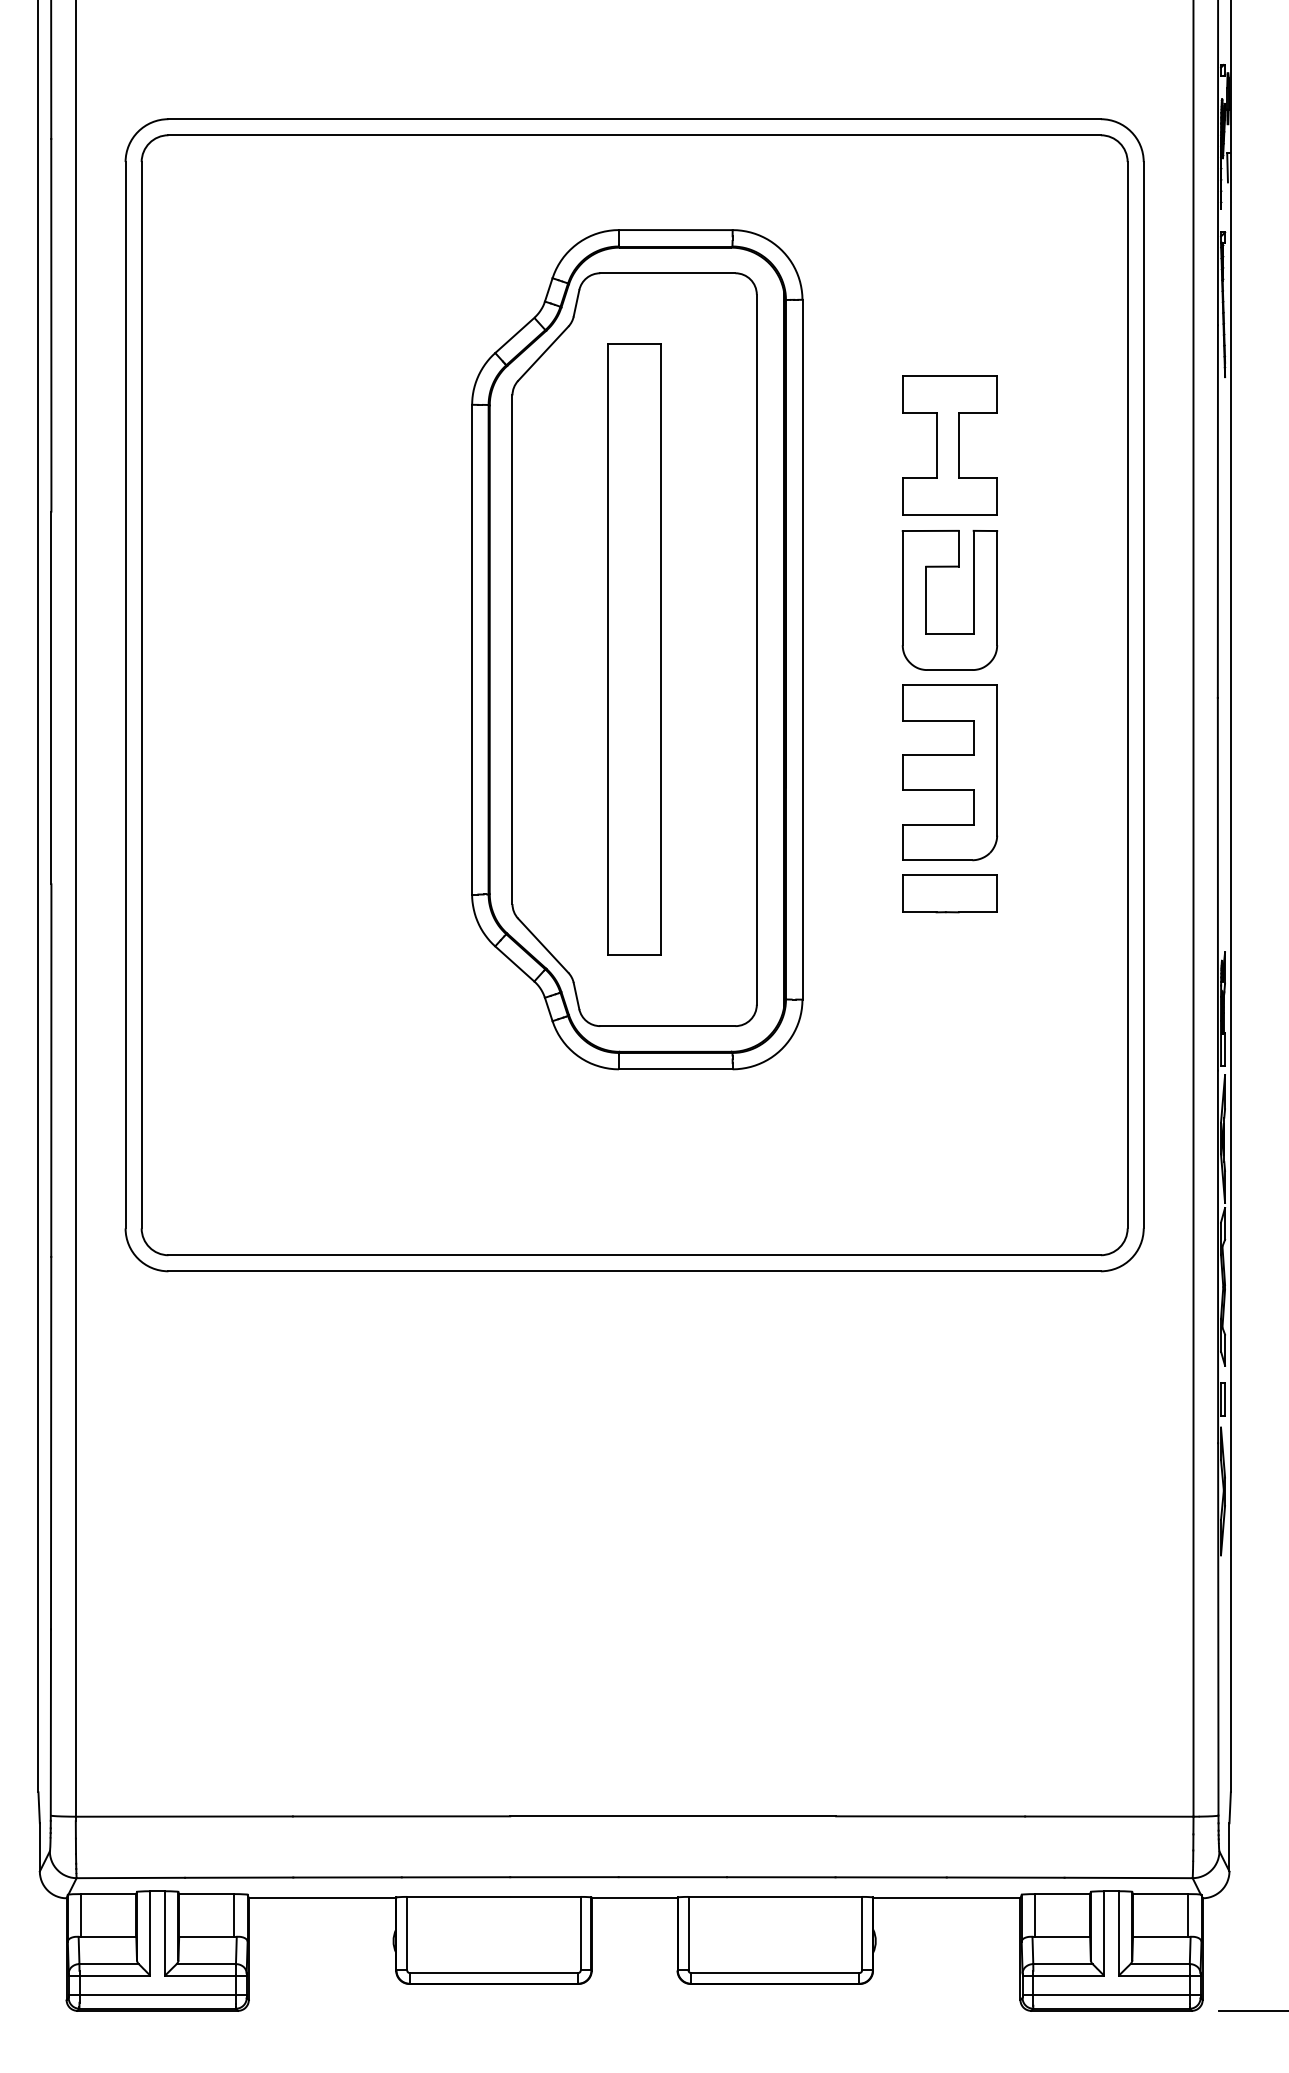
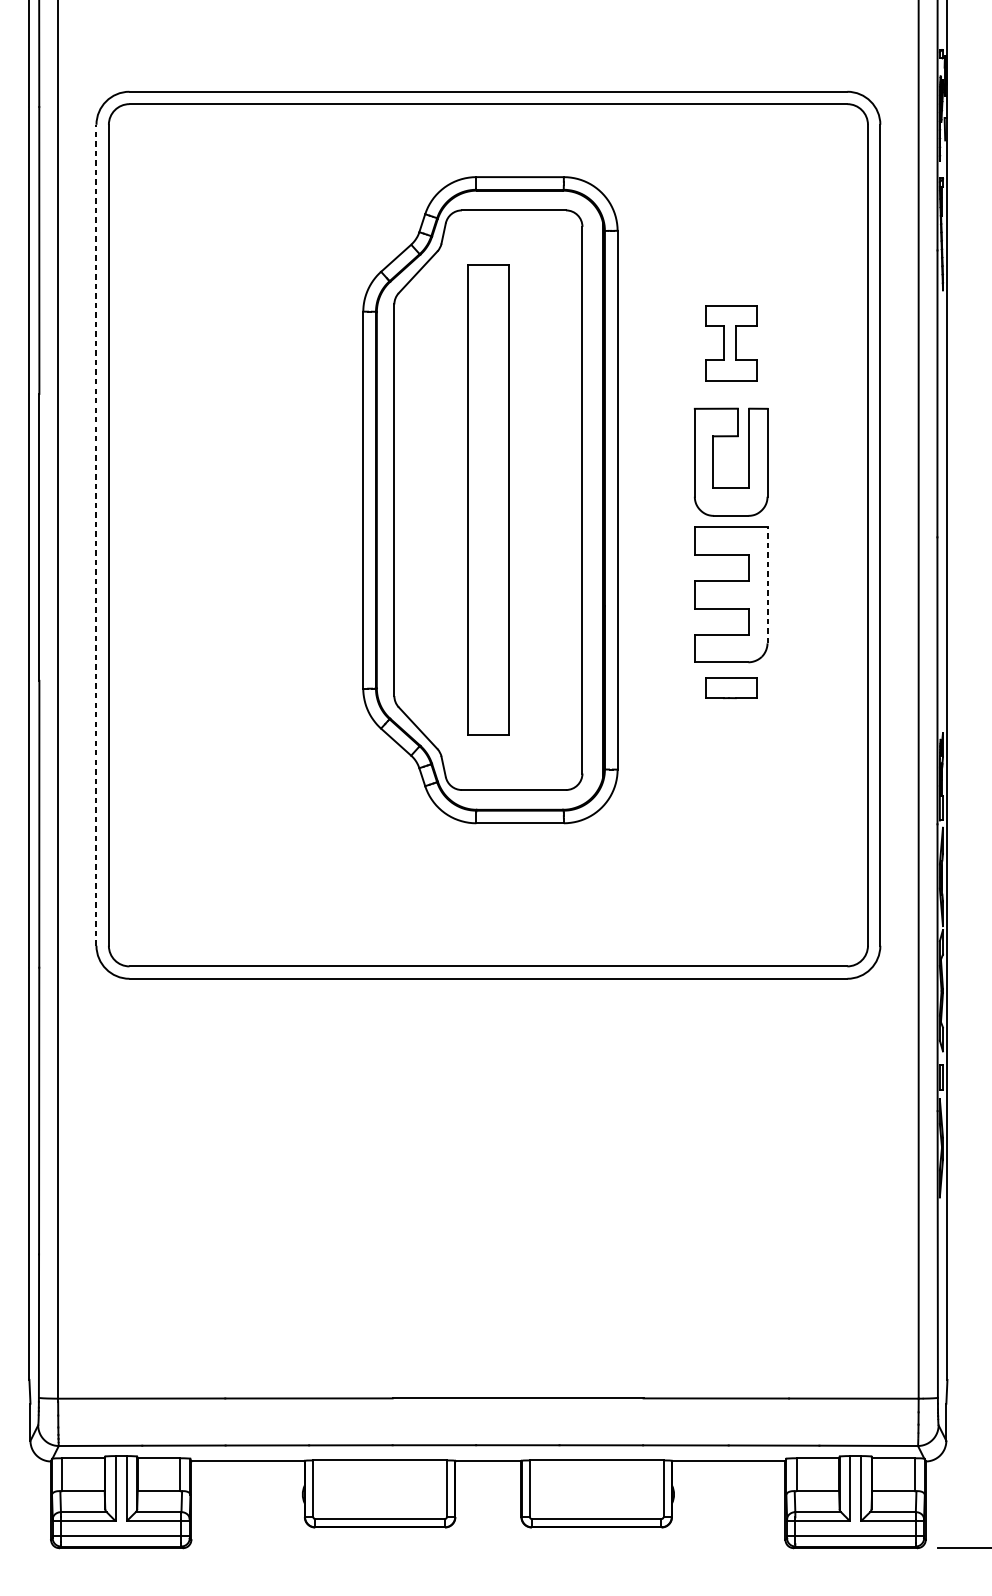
part: (949, 445) -> (730, 342), size x0.7
line: (125, 694) -> (96, 534), solid -> dashed
line: (997, 759) -> (767, 584), solid -> dashed
part: (949, 893) -> (730, 687), size x0.7

